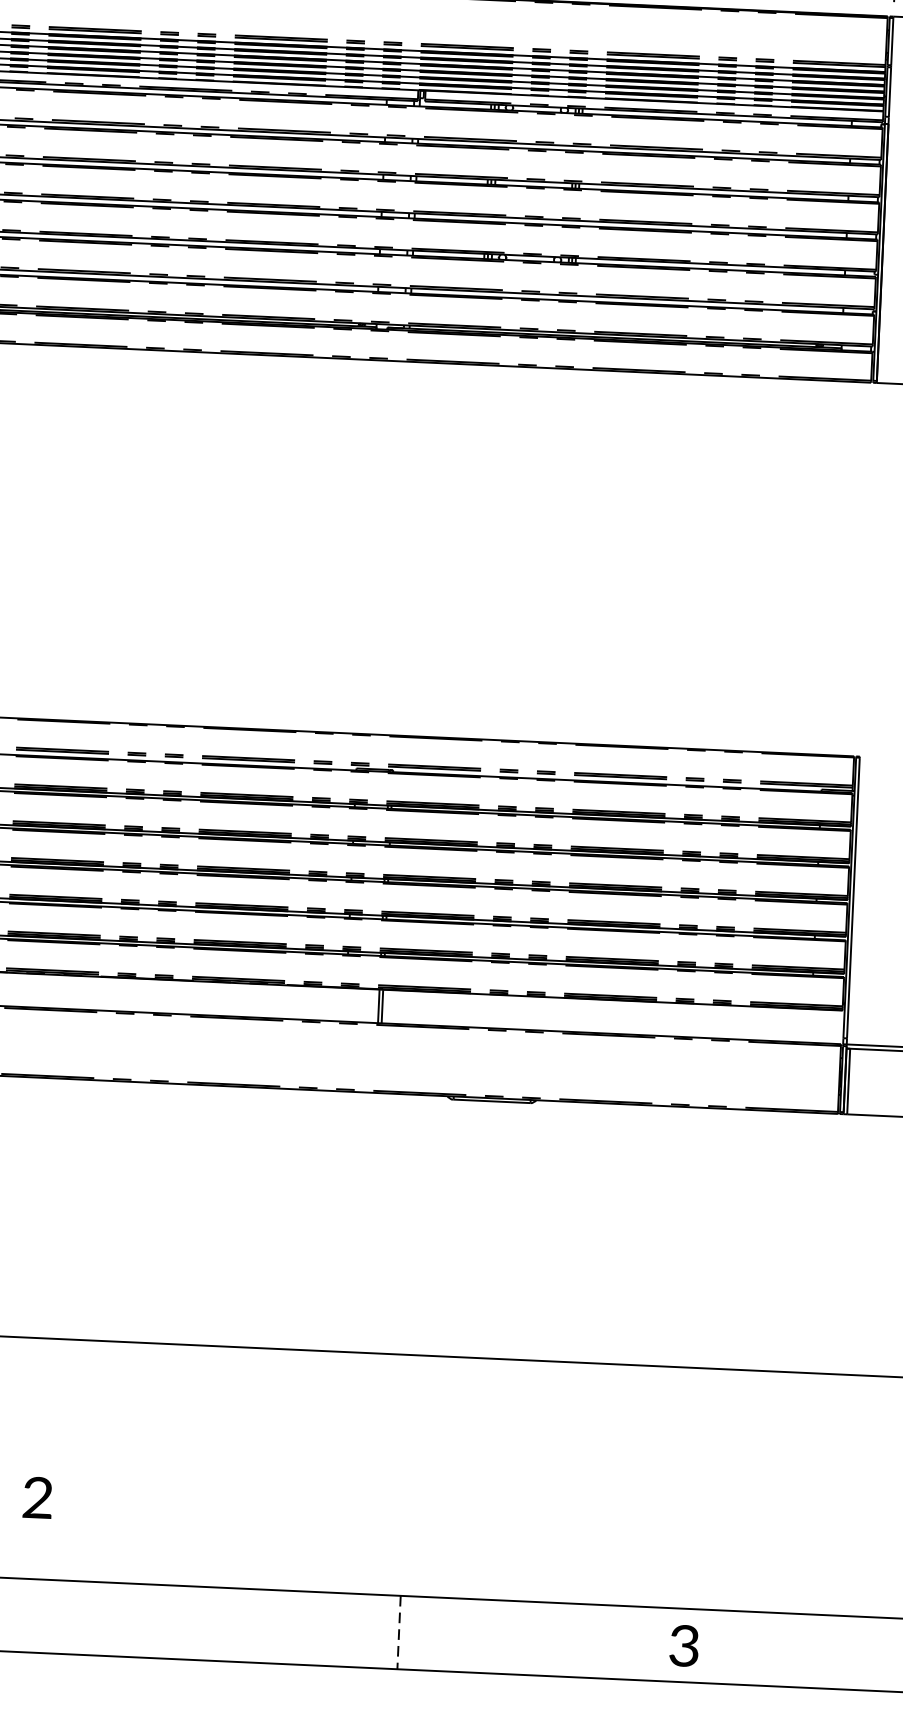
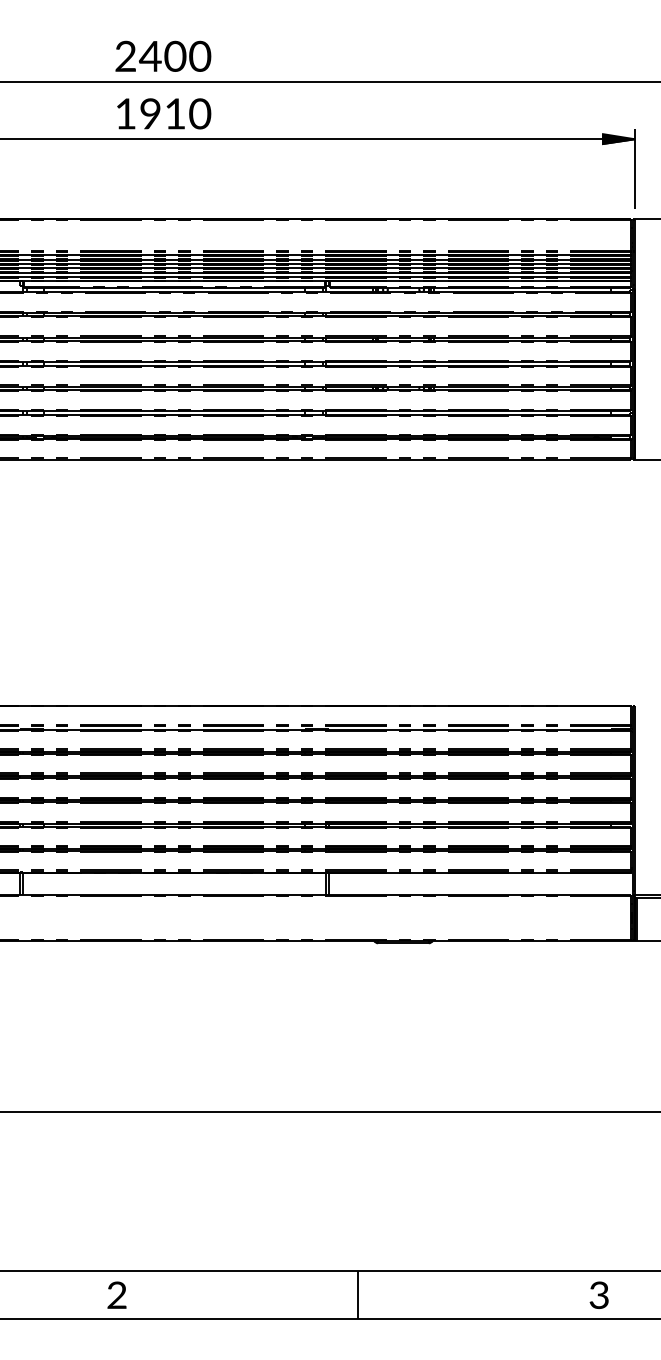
text: (37, 1496) -> (116, 1294), moved
line: (399, 1633) -> (358, 1295), dashed -> solid
text: (683, 1644) -> (598, 1294), moved

